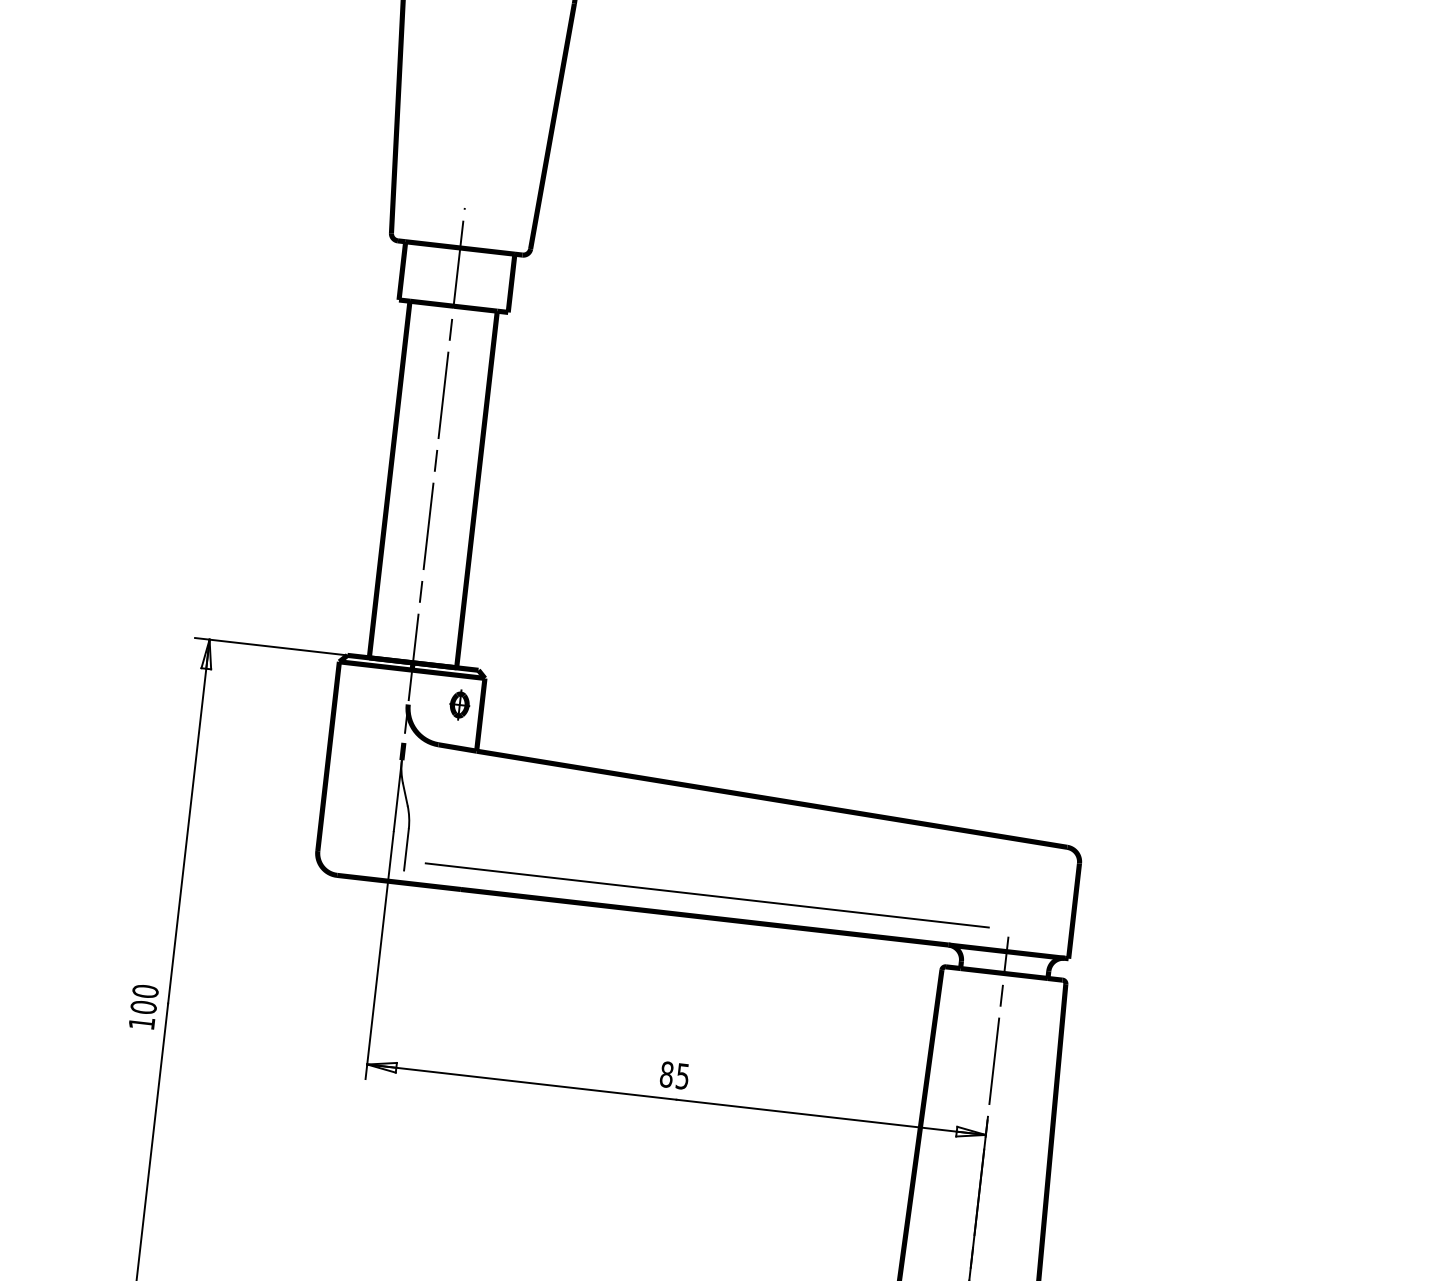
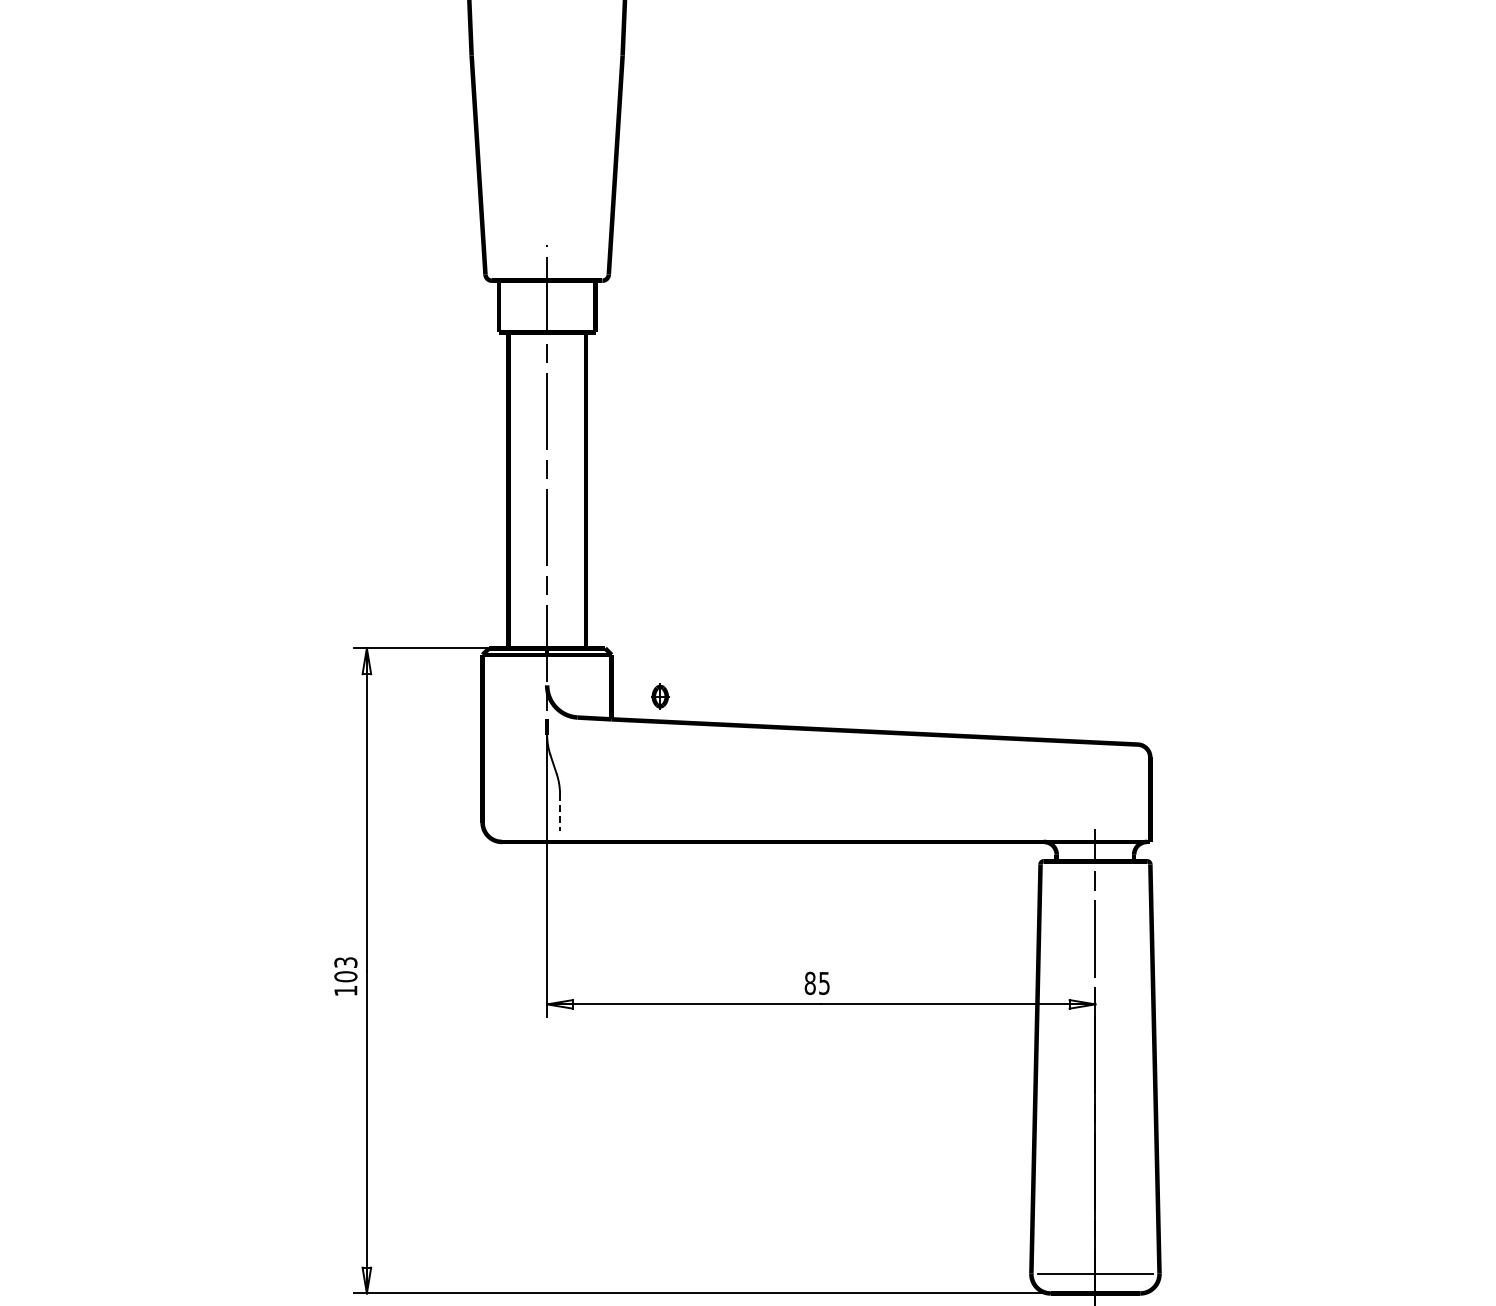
part: (460, 704) -> (660, 696), moved
line: (406, 850) -> (560, 813), solid -> dashed
line: (706, 895) -> (827, 822), removed
text: (145, 991) -> (345, 962), 100 -> 103

